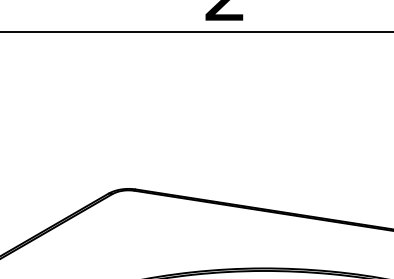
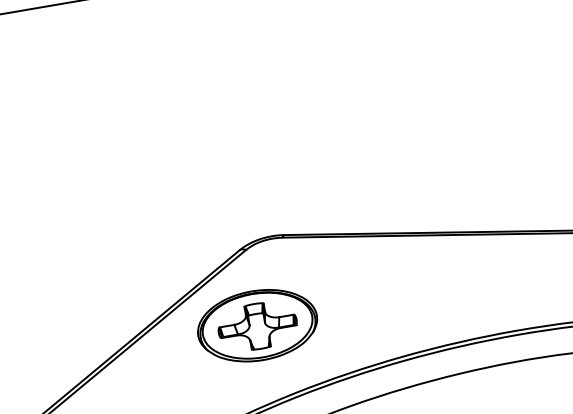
part: (110, 239) -> (256, 325), added

